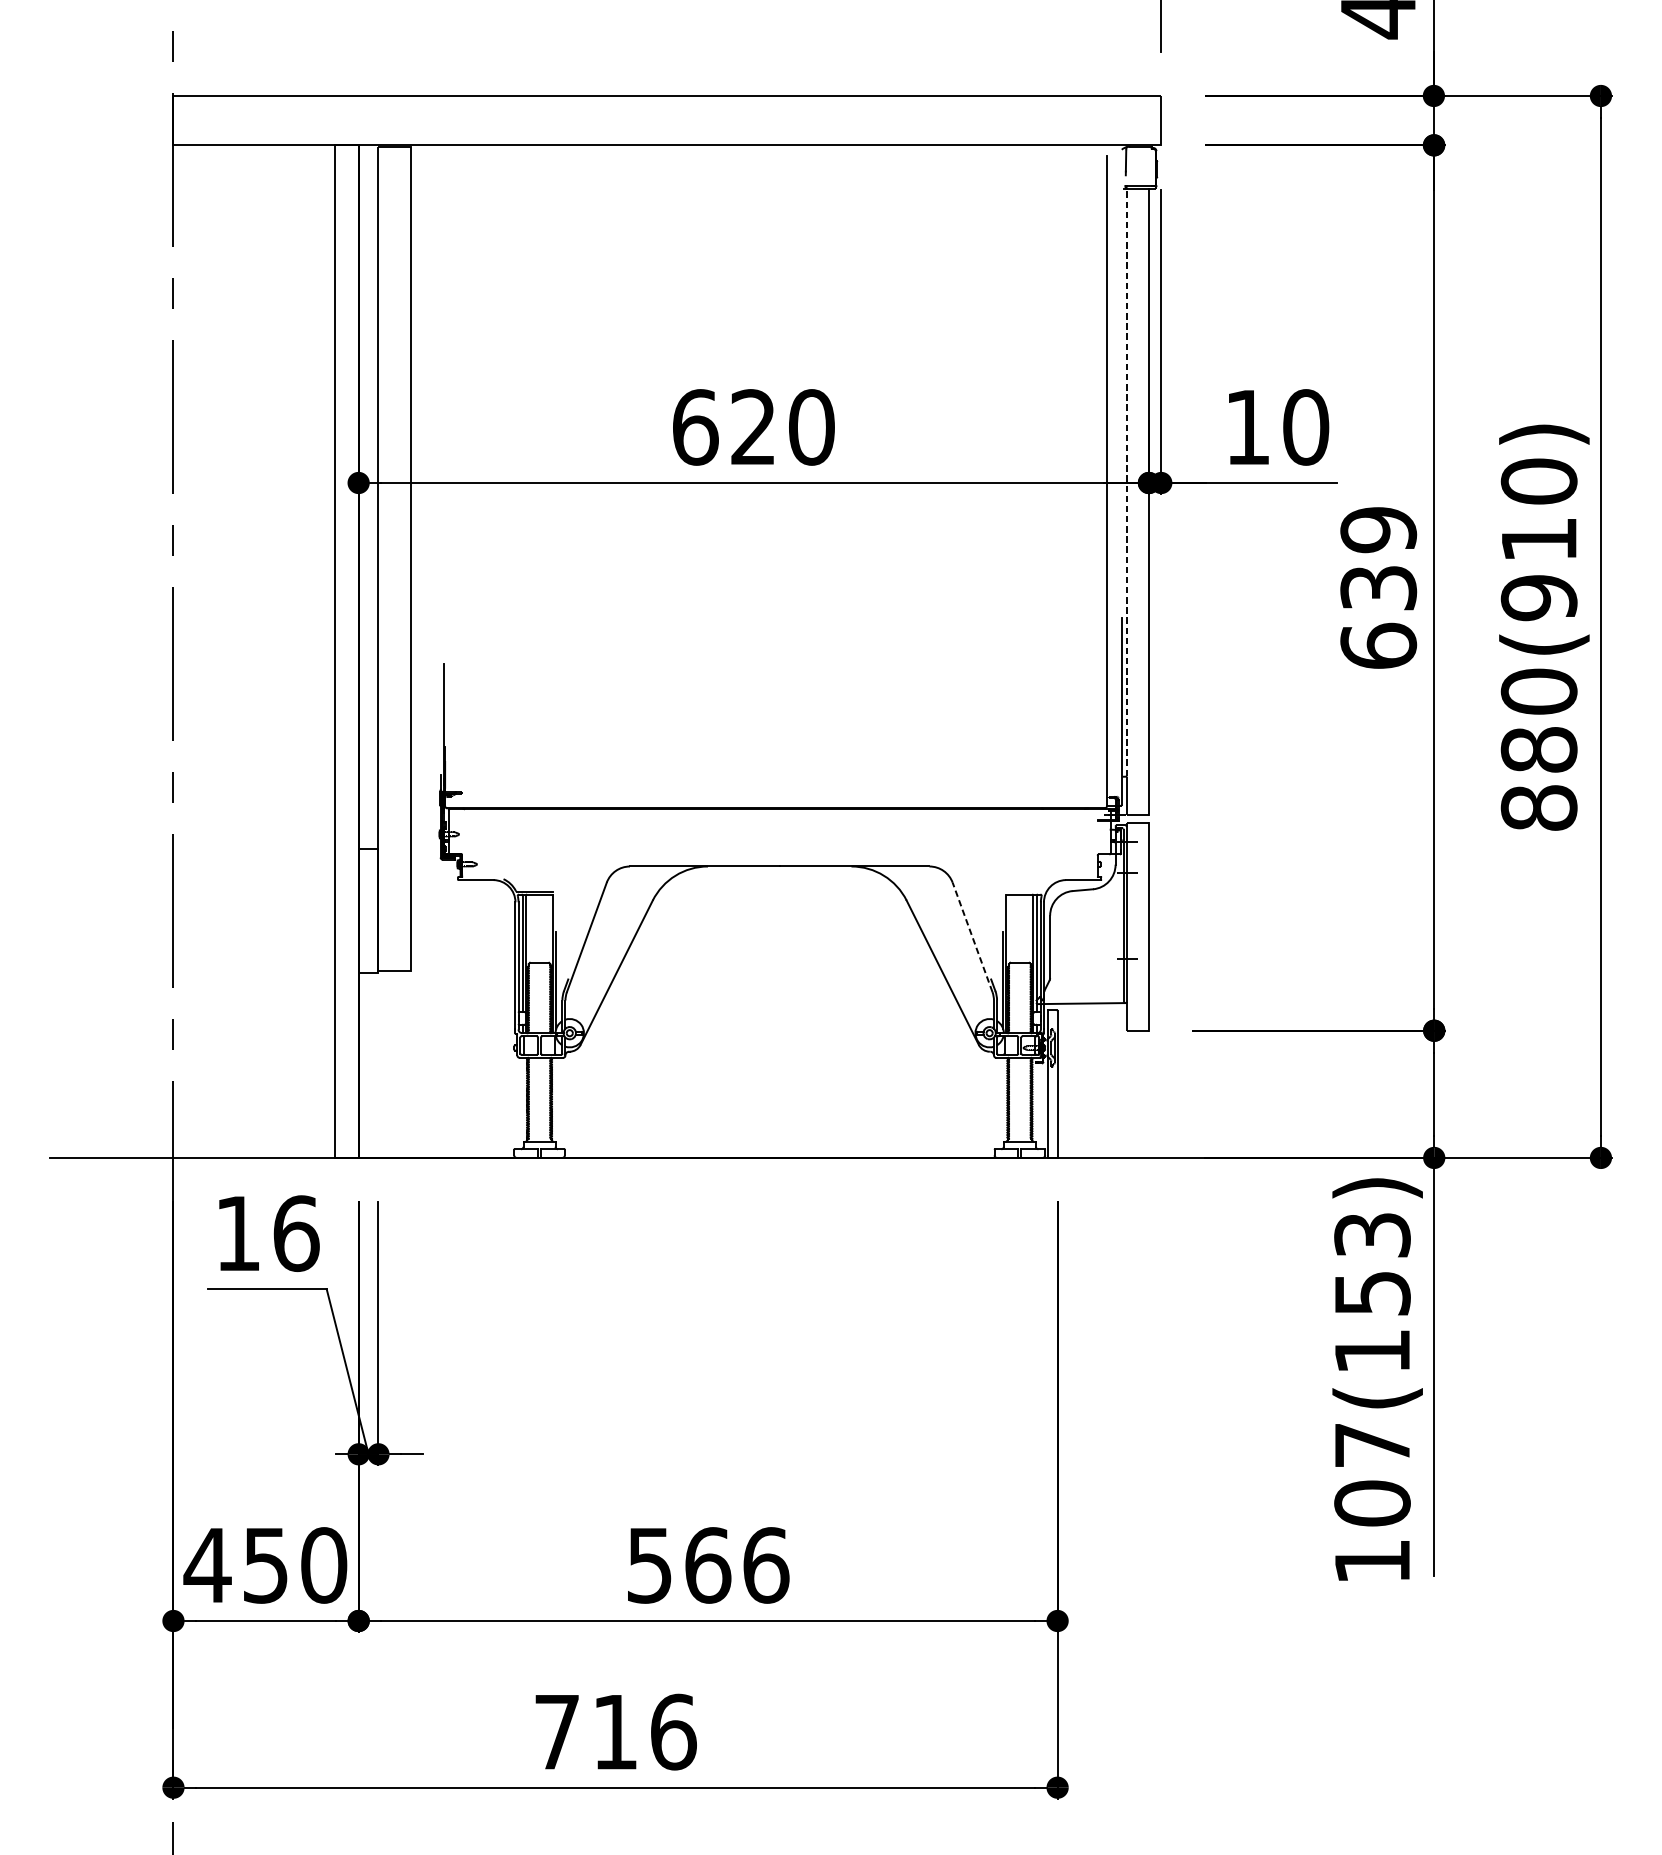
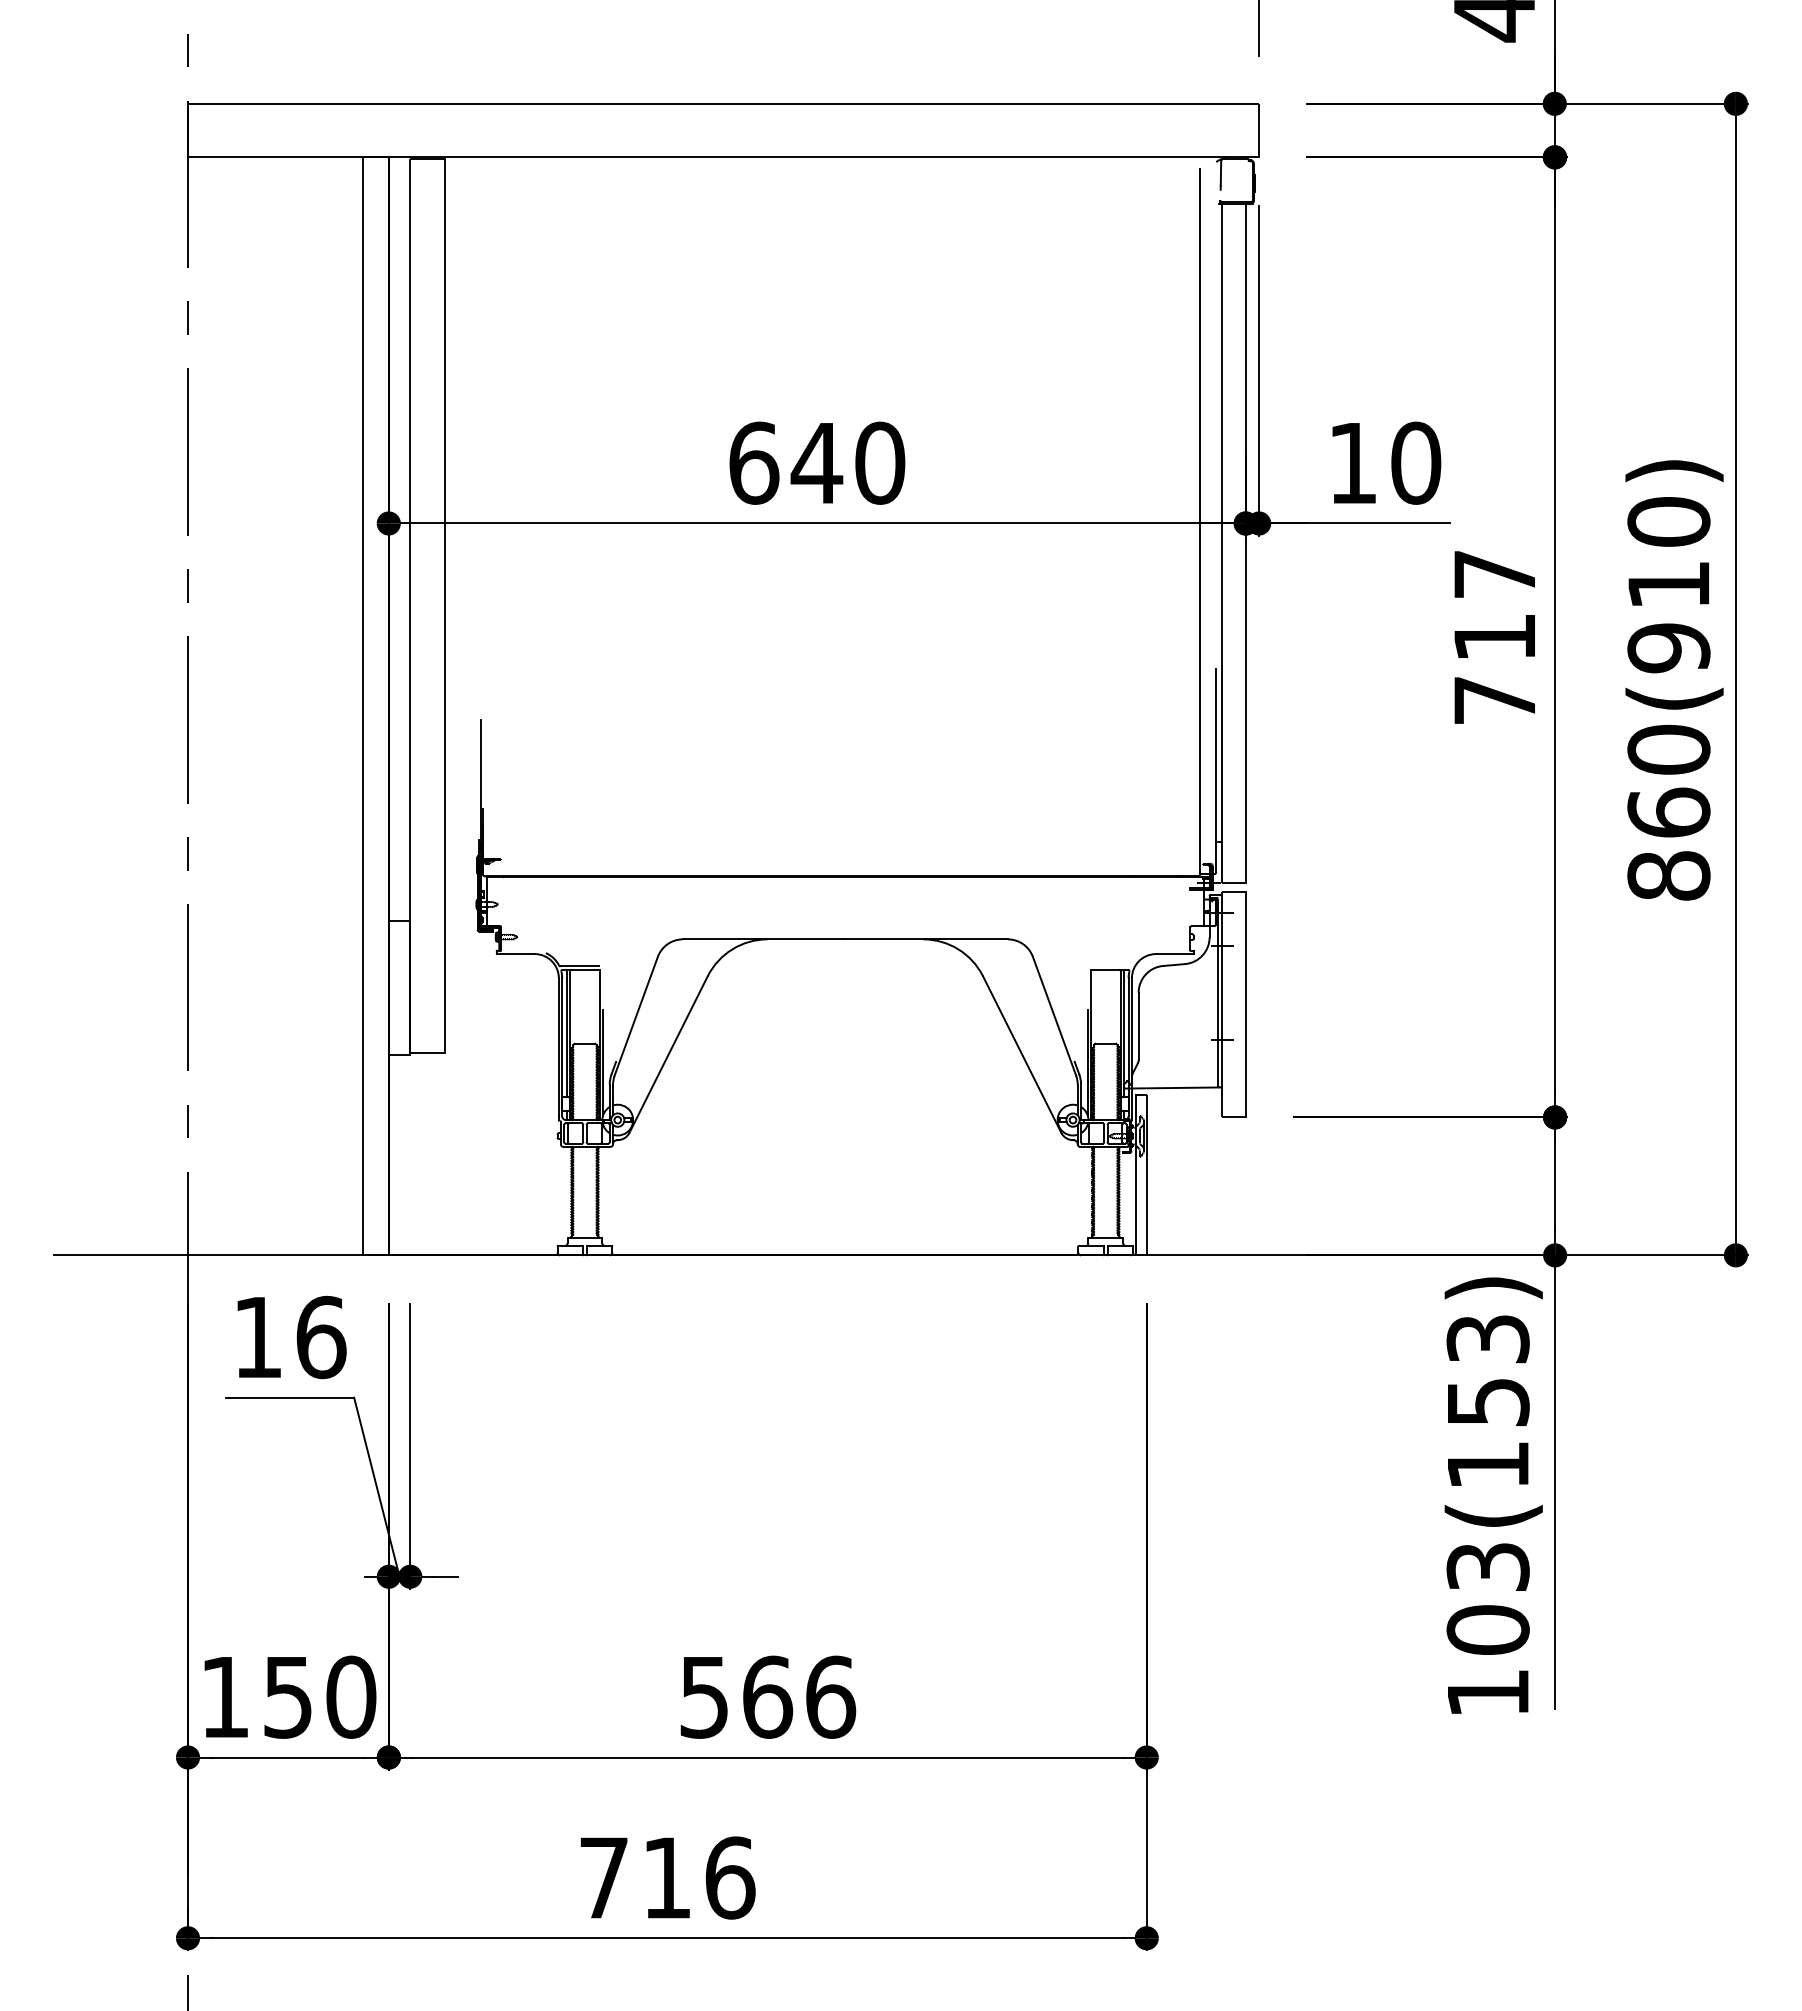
text: (753, 426) -> (816, 462), 620 -> 640
line: (1126, 482) -> (1221, 522), dashed -> solid
text: (1378, 587) -> (1494, 636), 639 -> 717
text: (1538, 749) -> (1668, 812), 880(910) -> 860(910)
line: (972, 936) -> (1054, 1015), dashed -> solid
text: (1371, 1444) -> (1487, 1566), 107(153) -> 103(153)
text: (207, 1565) -> (224, 1697), 450 -> 150

